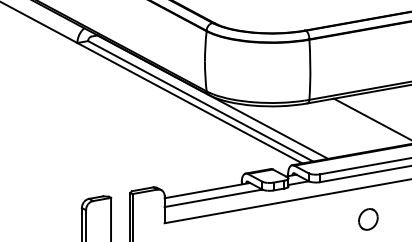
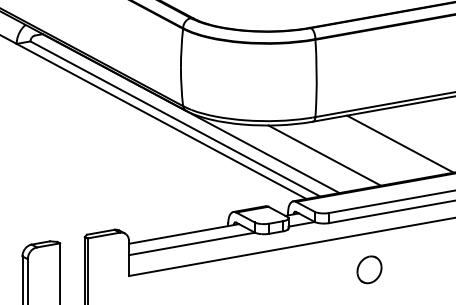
line: (316, 129) -> (324, 155), added
part: (368, 219) -> (369, 269), moved

